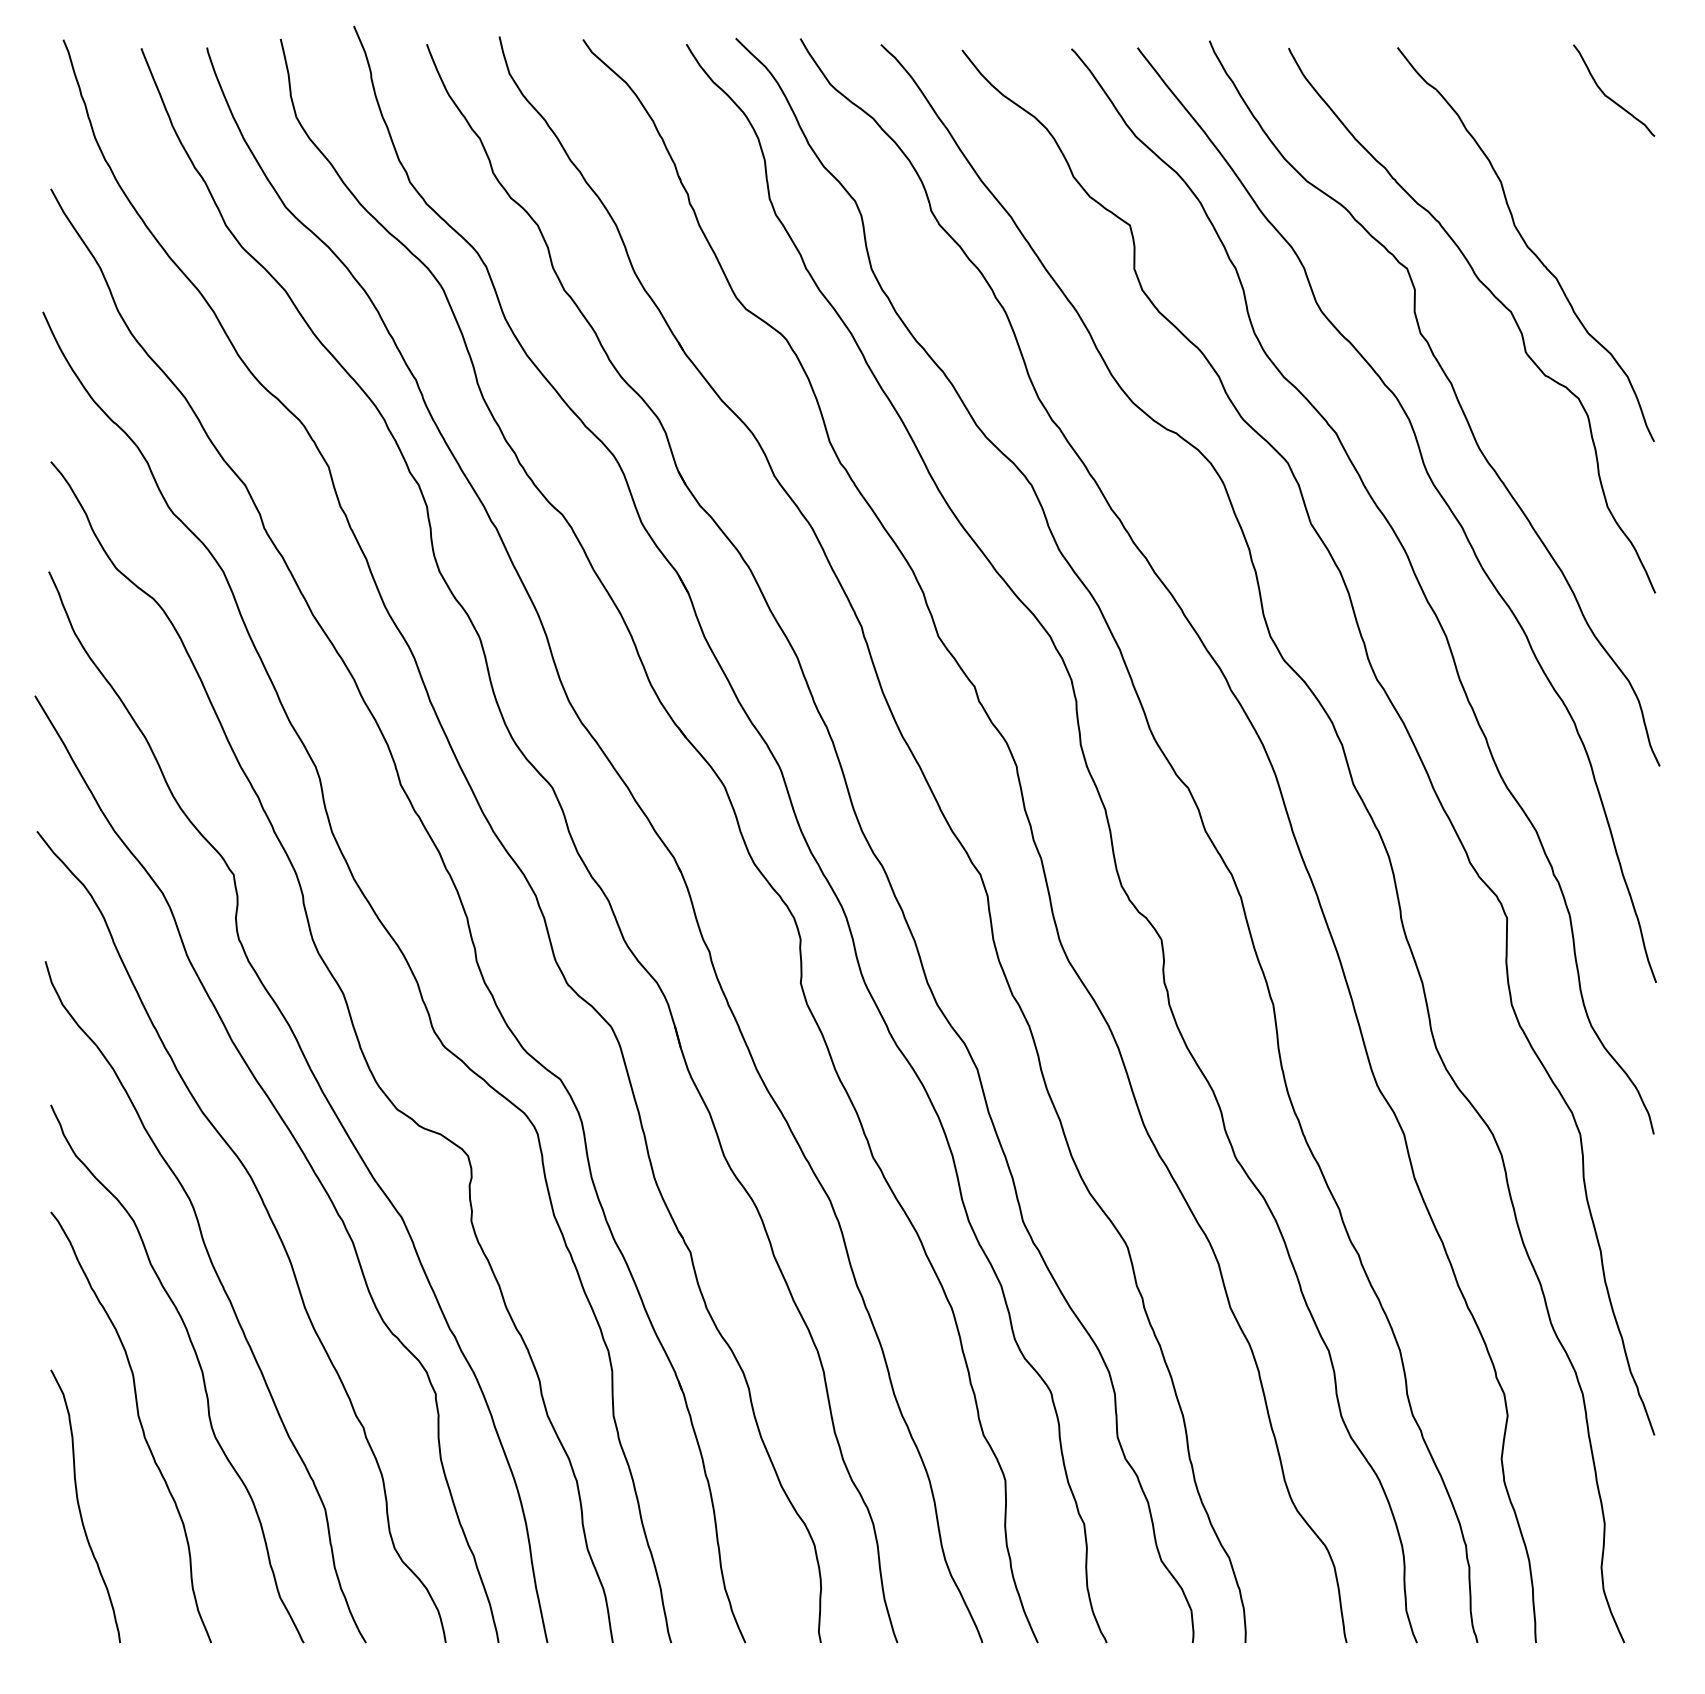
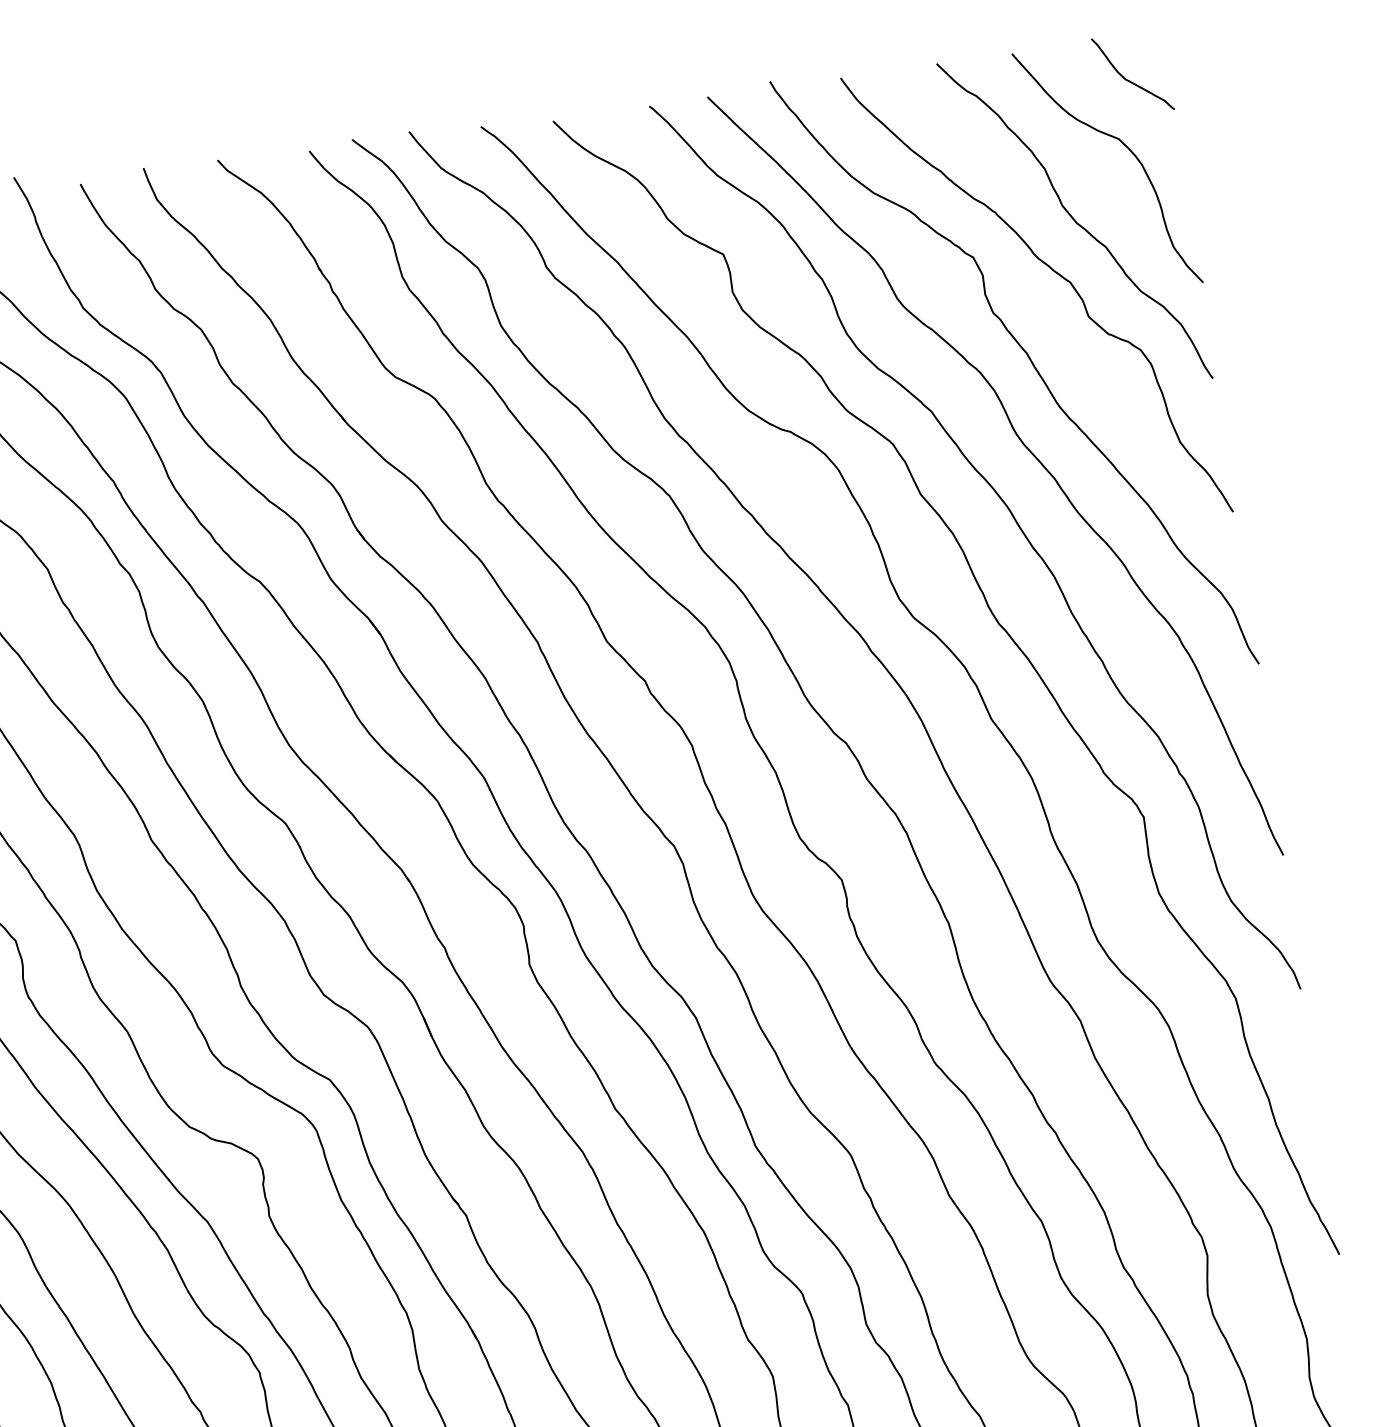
curve: (1596, 173) -> (1128, 149), added

